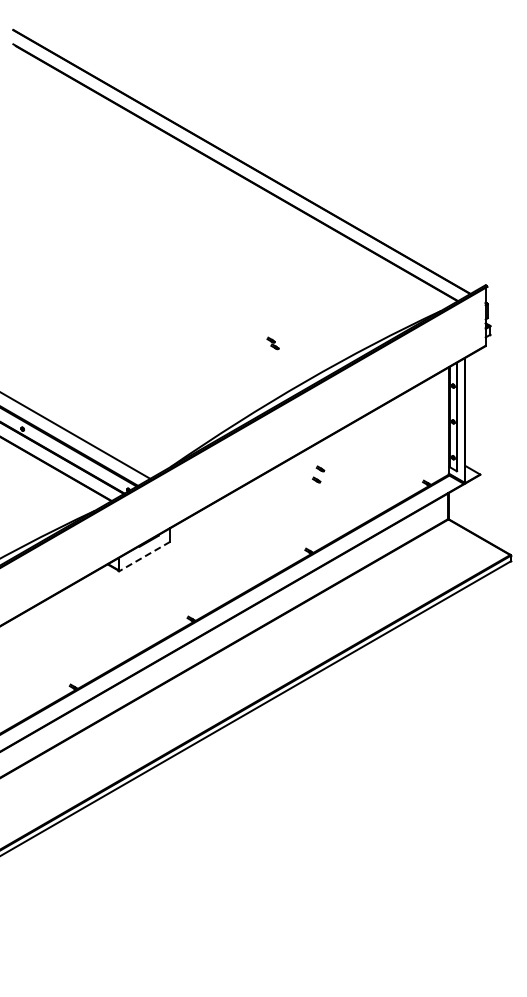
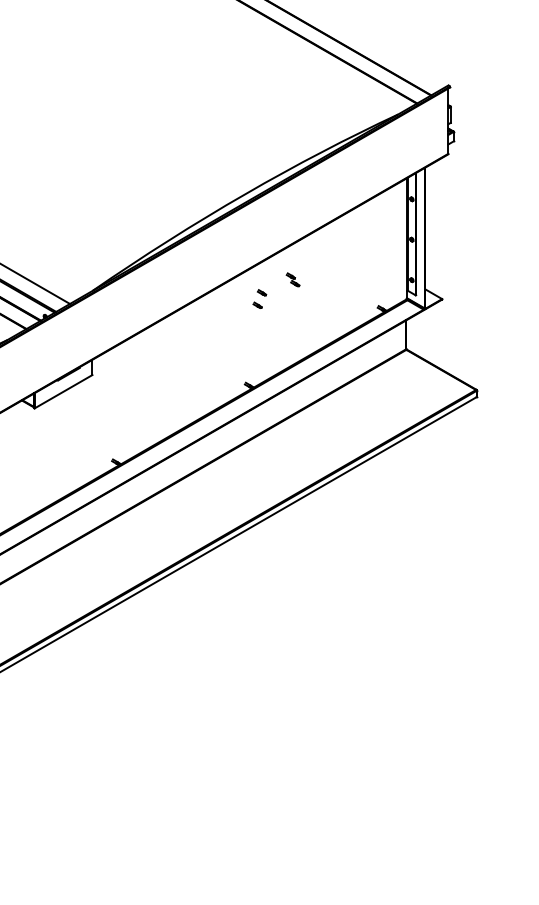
part: (272, 343) -> (292, 279), moved
line: (144, 556) -> (63, 391), dashed -> solid

